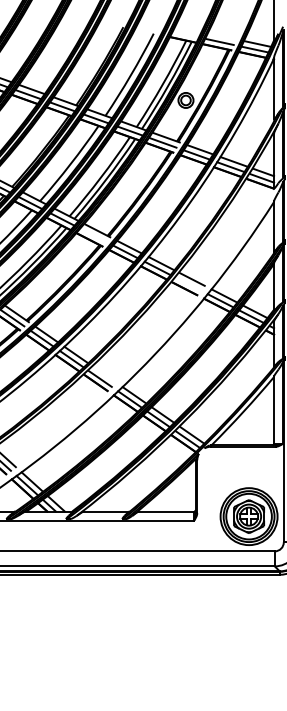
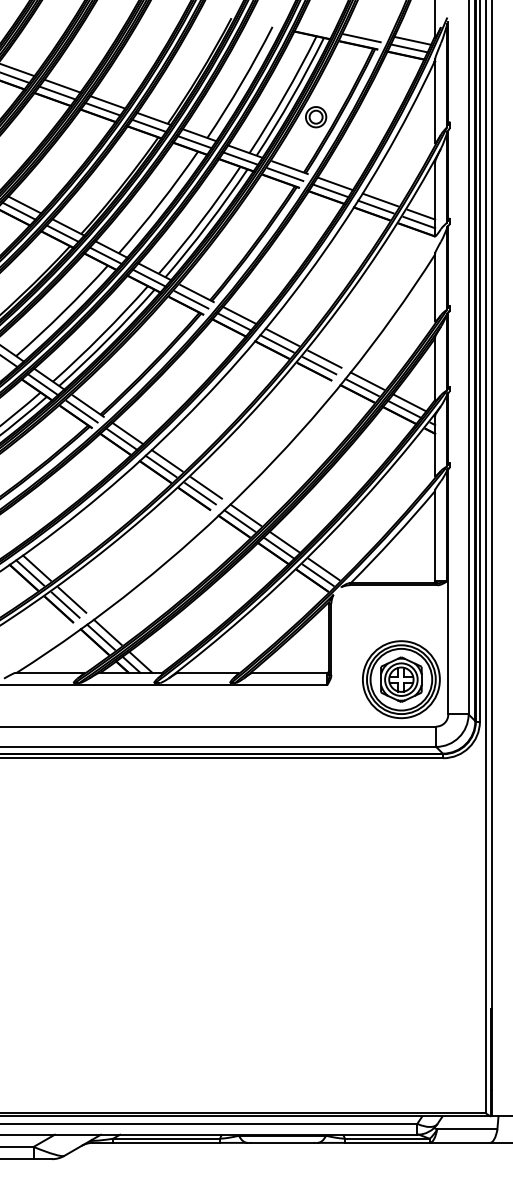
line: (93, 235) -> (191, 299), added
line: (188, 284) -> (319, 365), added
line: (104, 374) -> (206, 487), added

